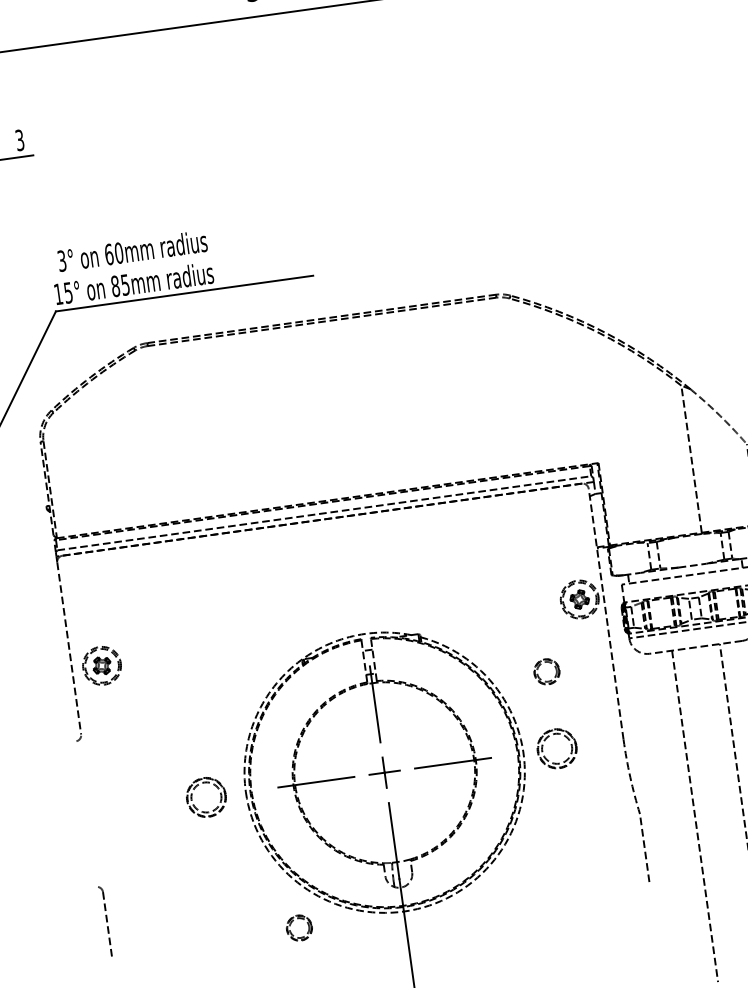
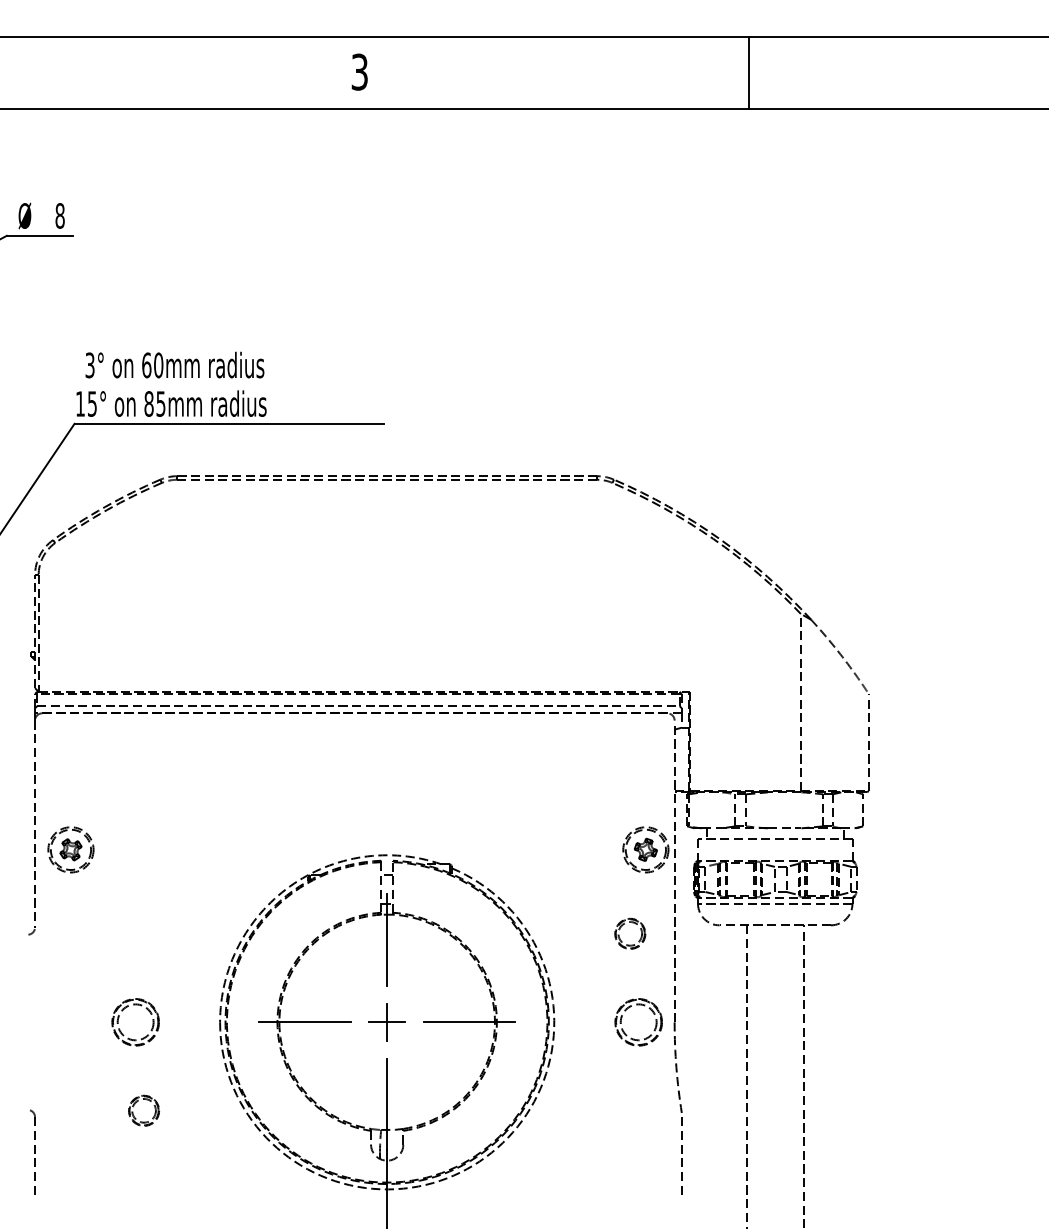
text: (19, 140) -> (59, 215), 3 -> 8
part: (547, 663) -> (632, 923), moved
part: (547, 758) -> (625, 1032), moved
part: (192, 796) -> (119, 1018), moved
part: (290, 925) -> (134, 1106), moved

